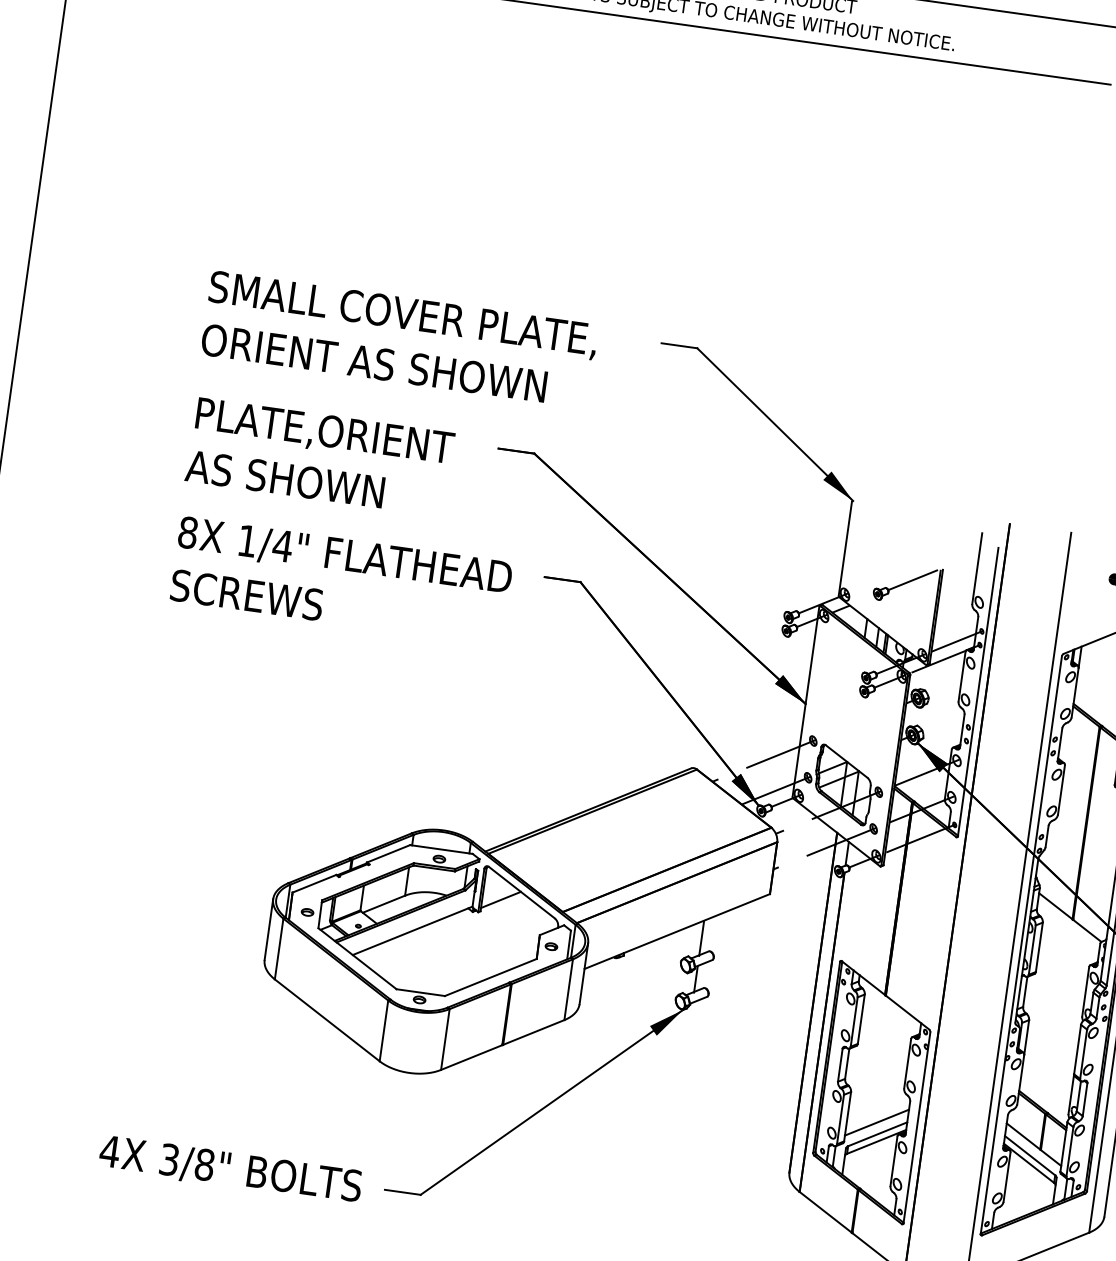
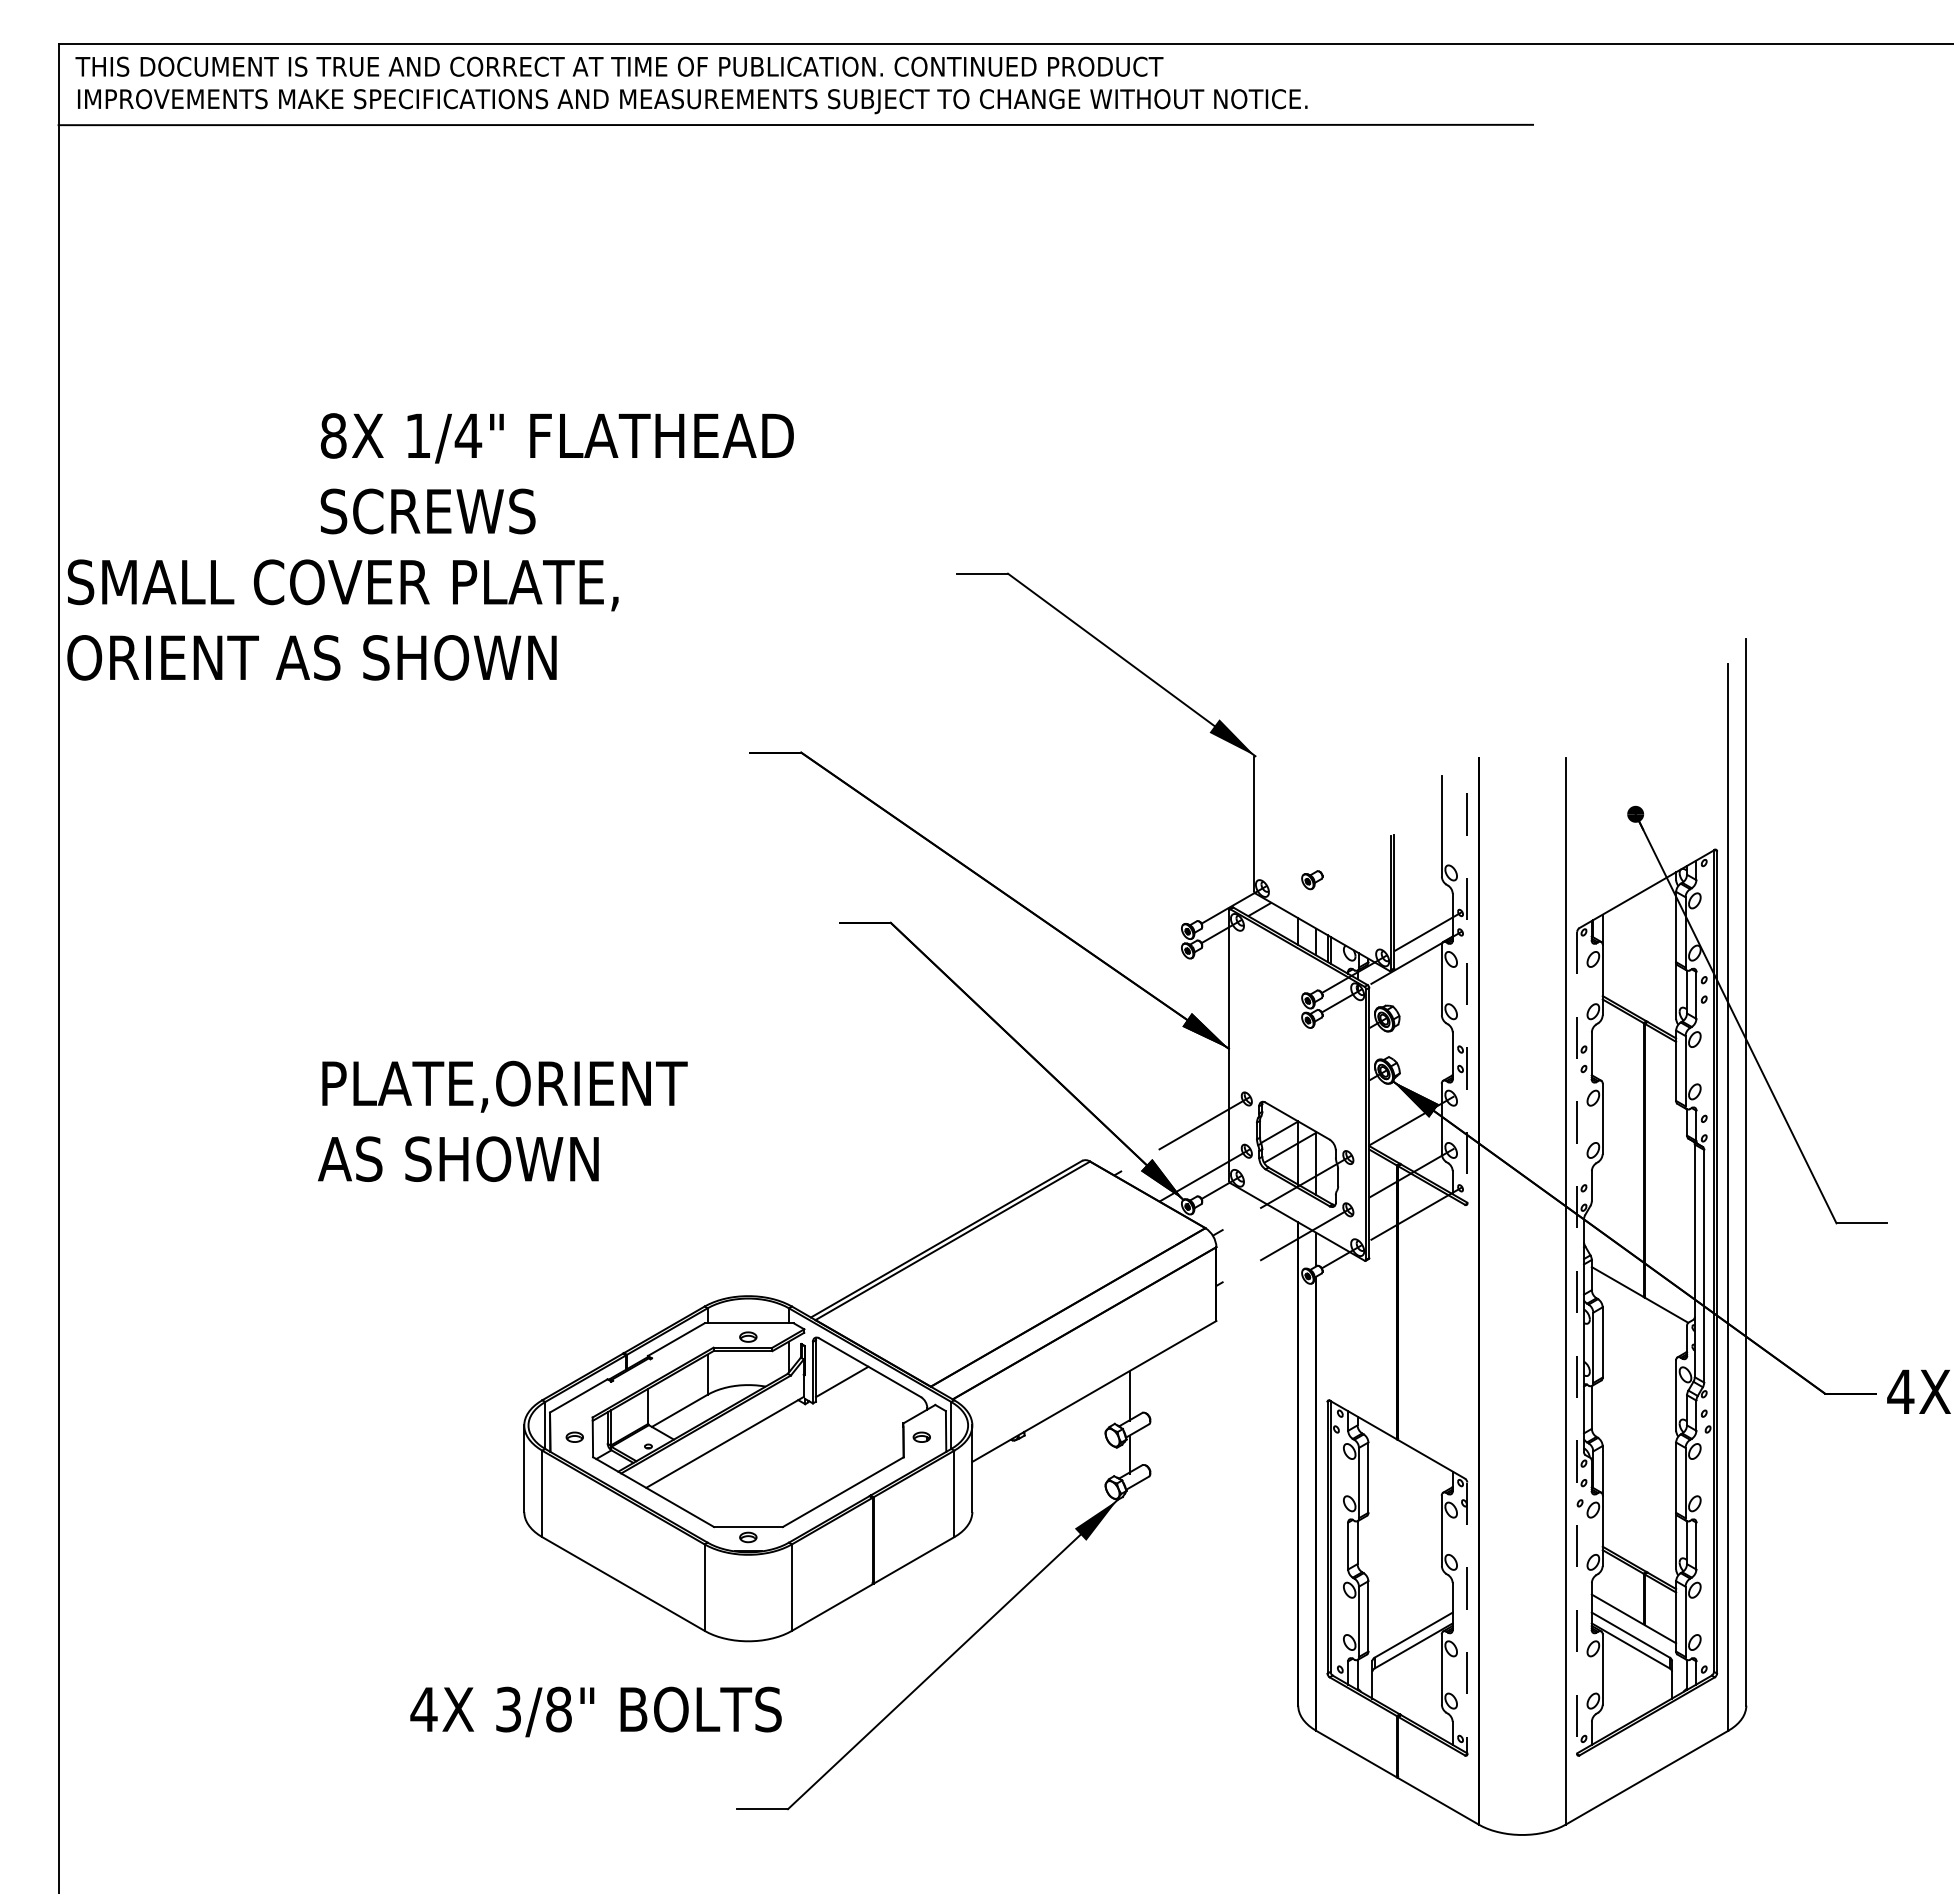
text: (399, 339) -> (342, 619), moved
text: (319, 456) -> (502, 1120), moved
line: (913, 579) -> (1354, 854), removed
text: (341, 581) -> (556, 473), moved
line: (978, 692) -> (1467, 998), solid -> dashed
line: (1021, 945) -> (1577, 1343), solid -> dashed
line: (876, 1122) -> (1410, 1618), removed
line: (917, 1127) -> (1467, 1618), solid -> dashed
text: (230, 1169) -> (595, 1711), moved

